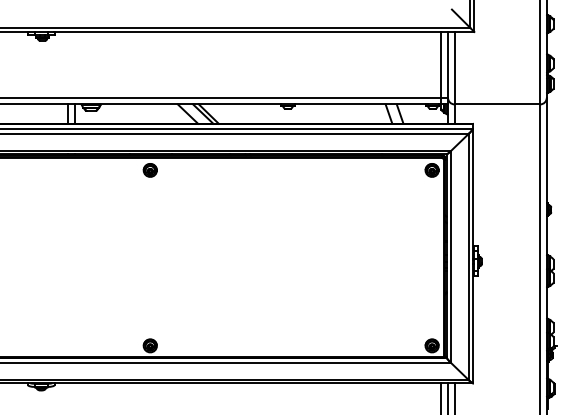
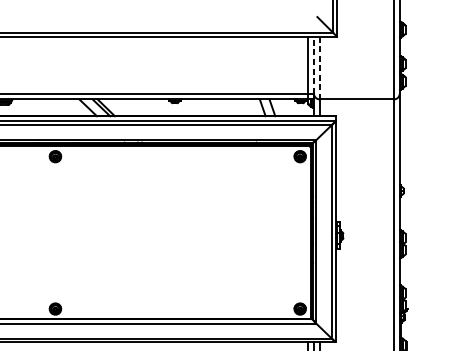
line: (448, 64) -> (314, 64), solid -> dashed
line: (454, 68) -> (319, 68), solid -> dashed

